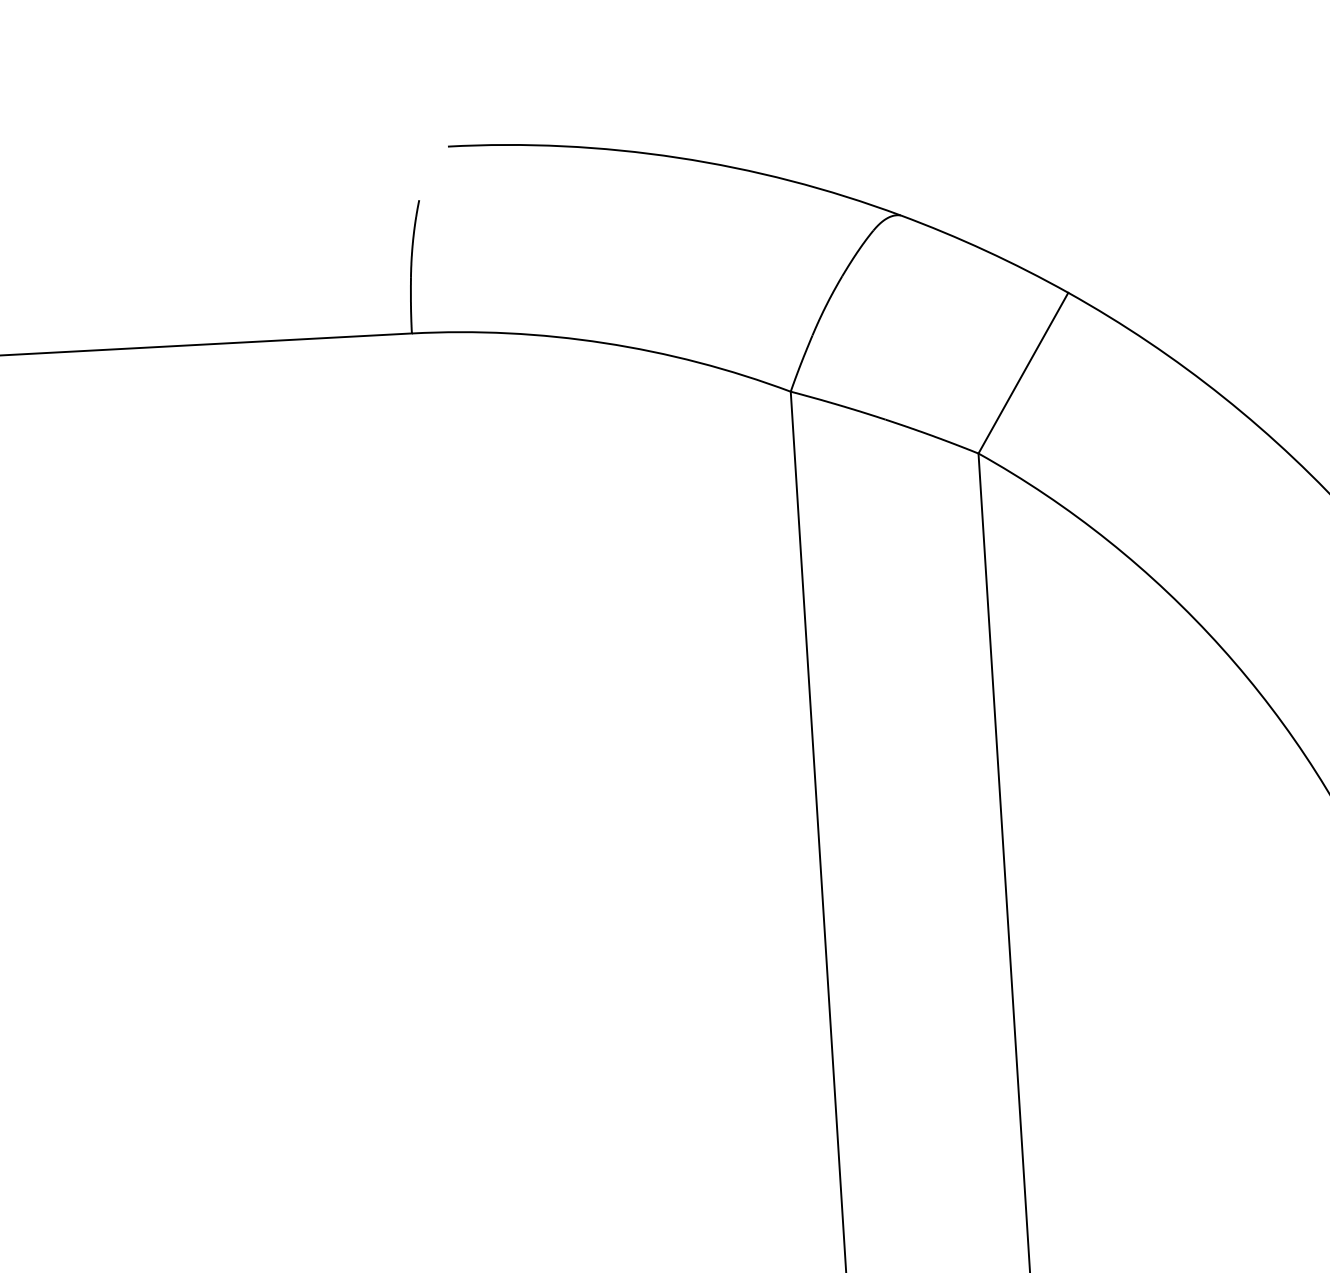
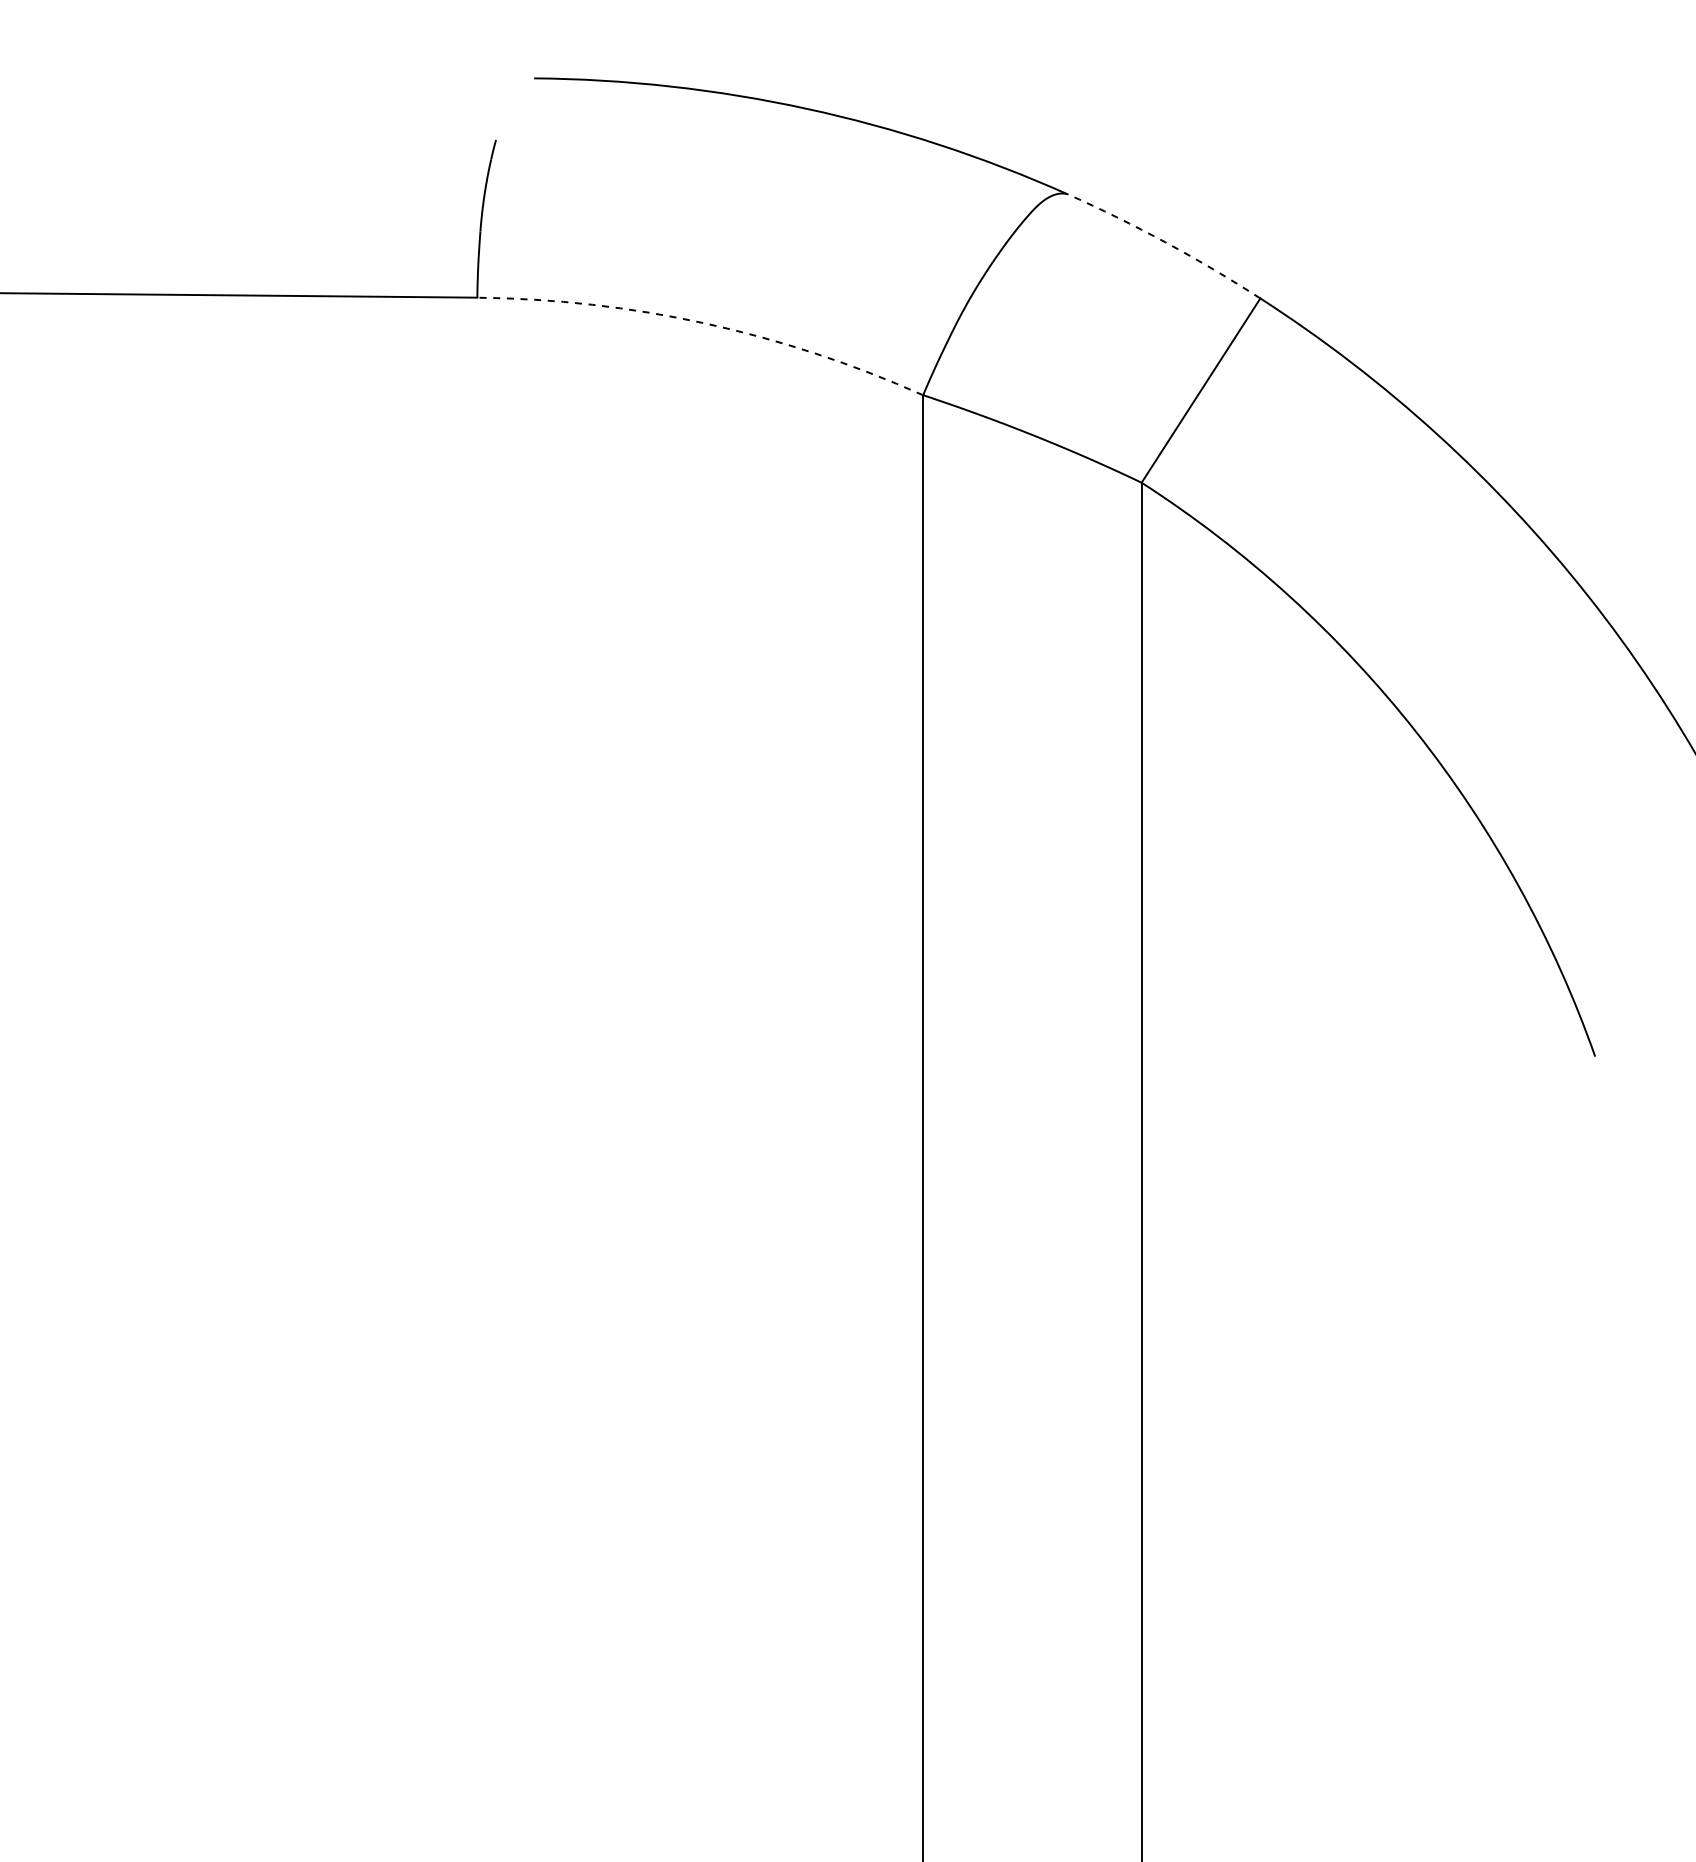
arc: (985, 250) -> (1165, 242), solid -> dashed
arc: (604, 343) -> (705, 323), solid -> dashed

